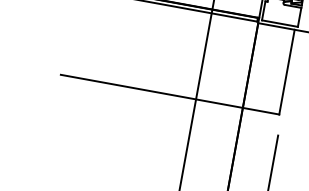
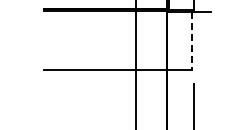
line: (286, 71) -> (191, 40), solid -> dashed

